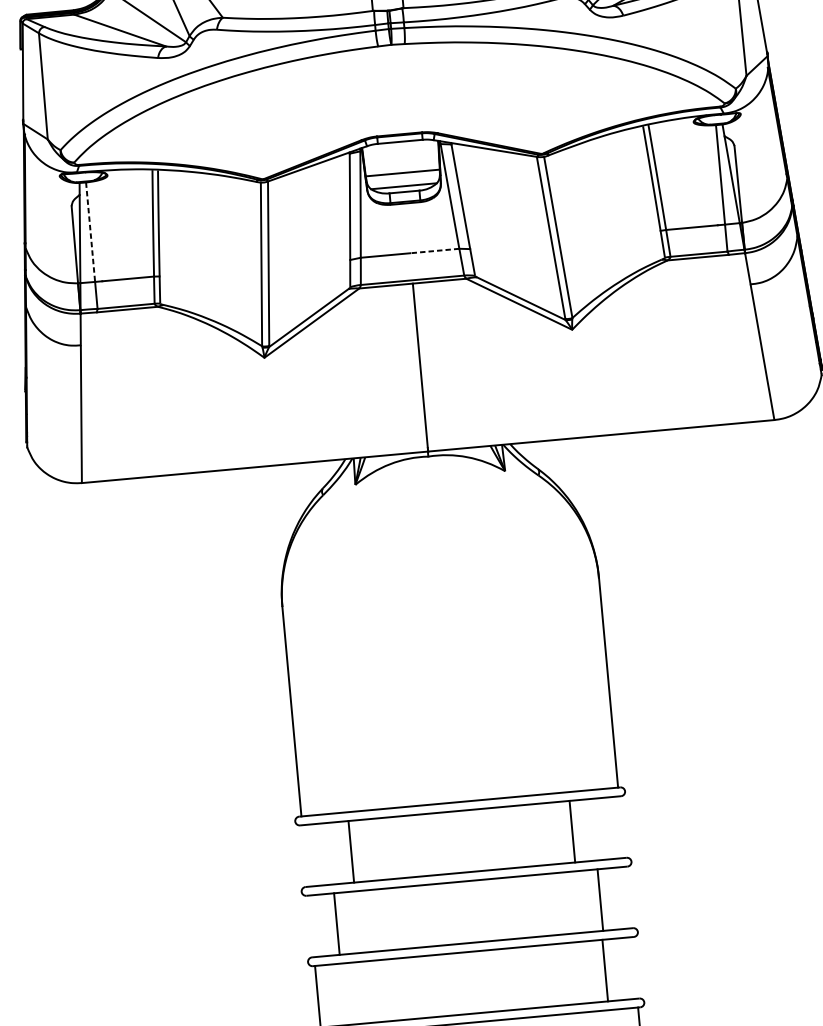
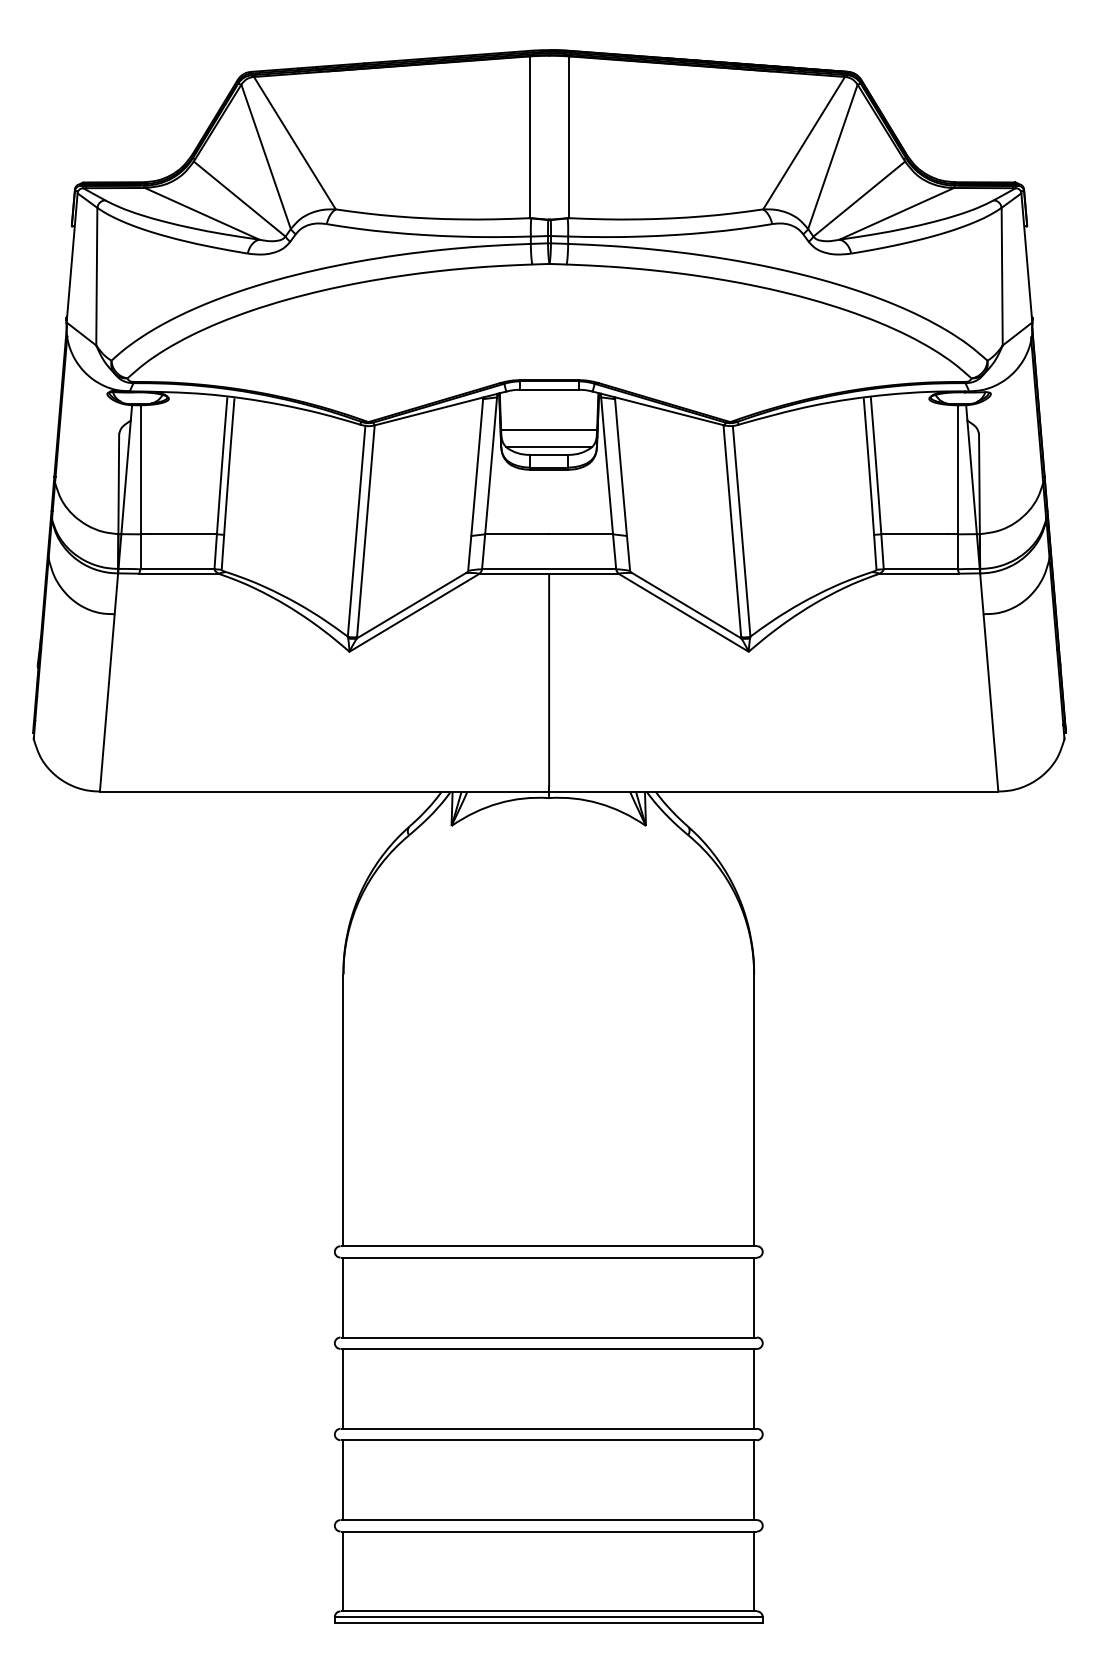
line: (90, 231) -> (140, 469), dashed -> solid
line: (435, 251) -> (581, 534), dashed -> solid
line: (572, 831) -> (754, 1297), moved
line: (351, 851) -> (343, 1297), moved
line: (600, 899) -> (754, 1388), moved
line: (336, 923) -> (343, 1388), moved
line: (605, 970) -> (754, 1480), moved

